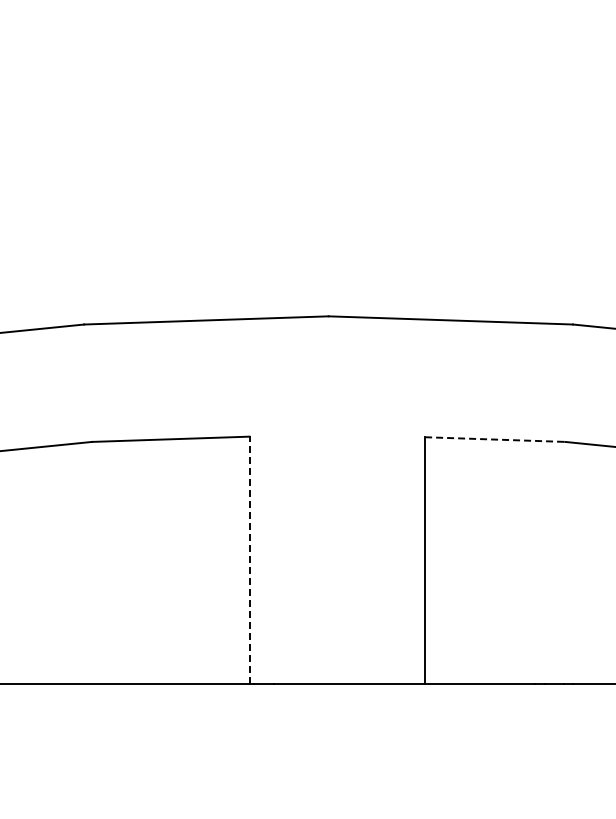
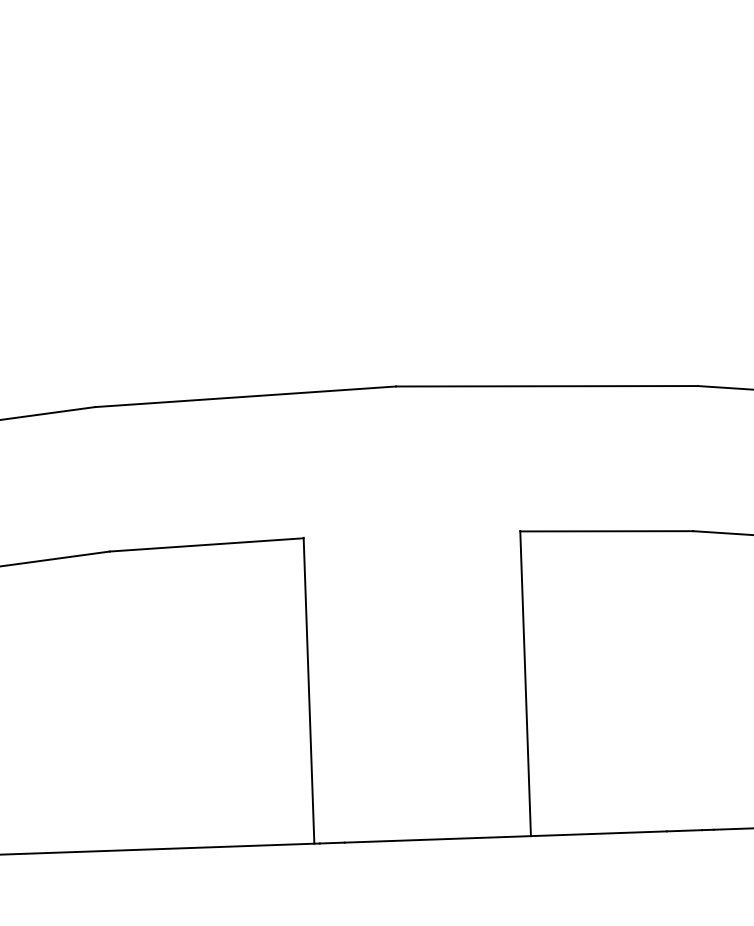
line: (495, 439) -> (607, 531), dashed -> solid
line: (249, 559) -> (308, 689), dashed -> solid

